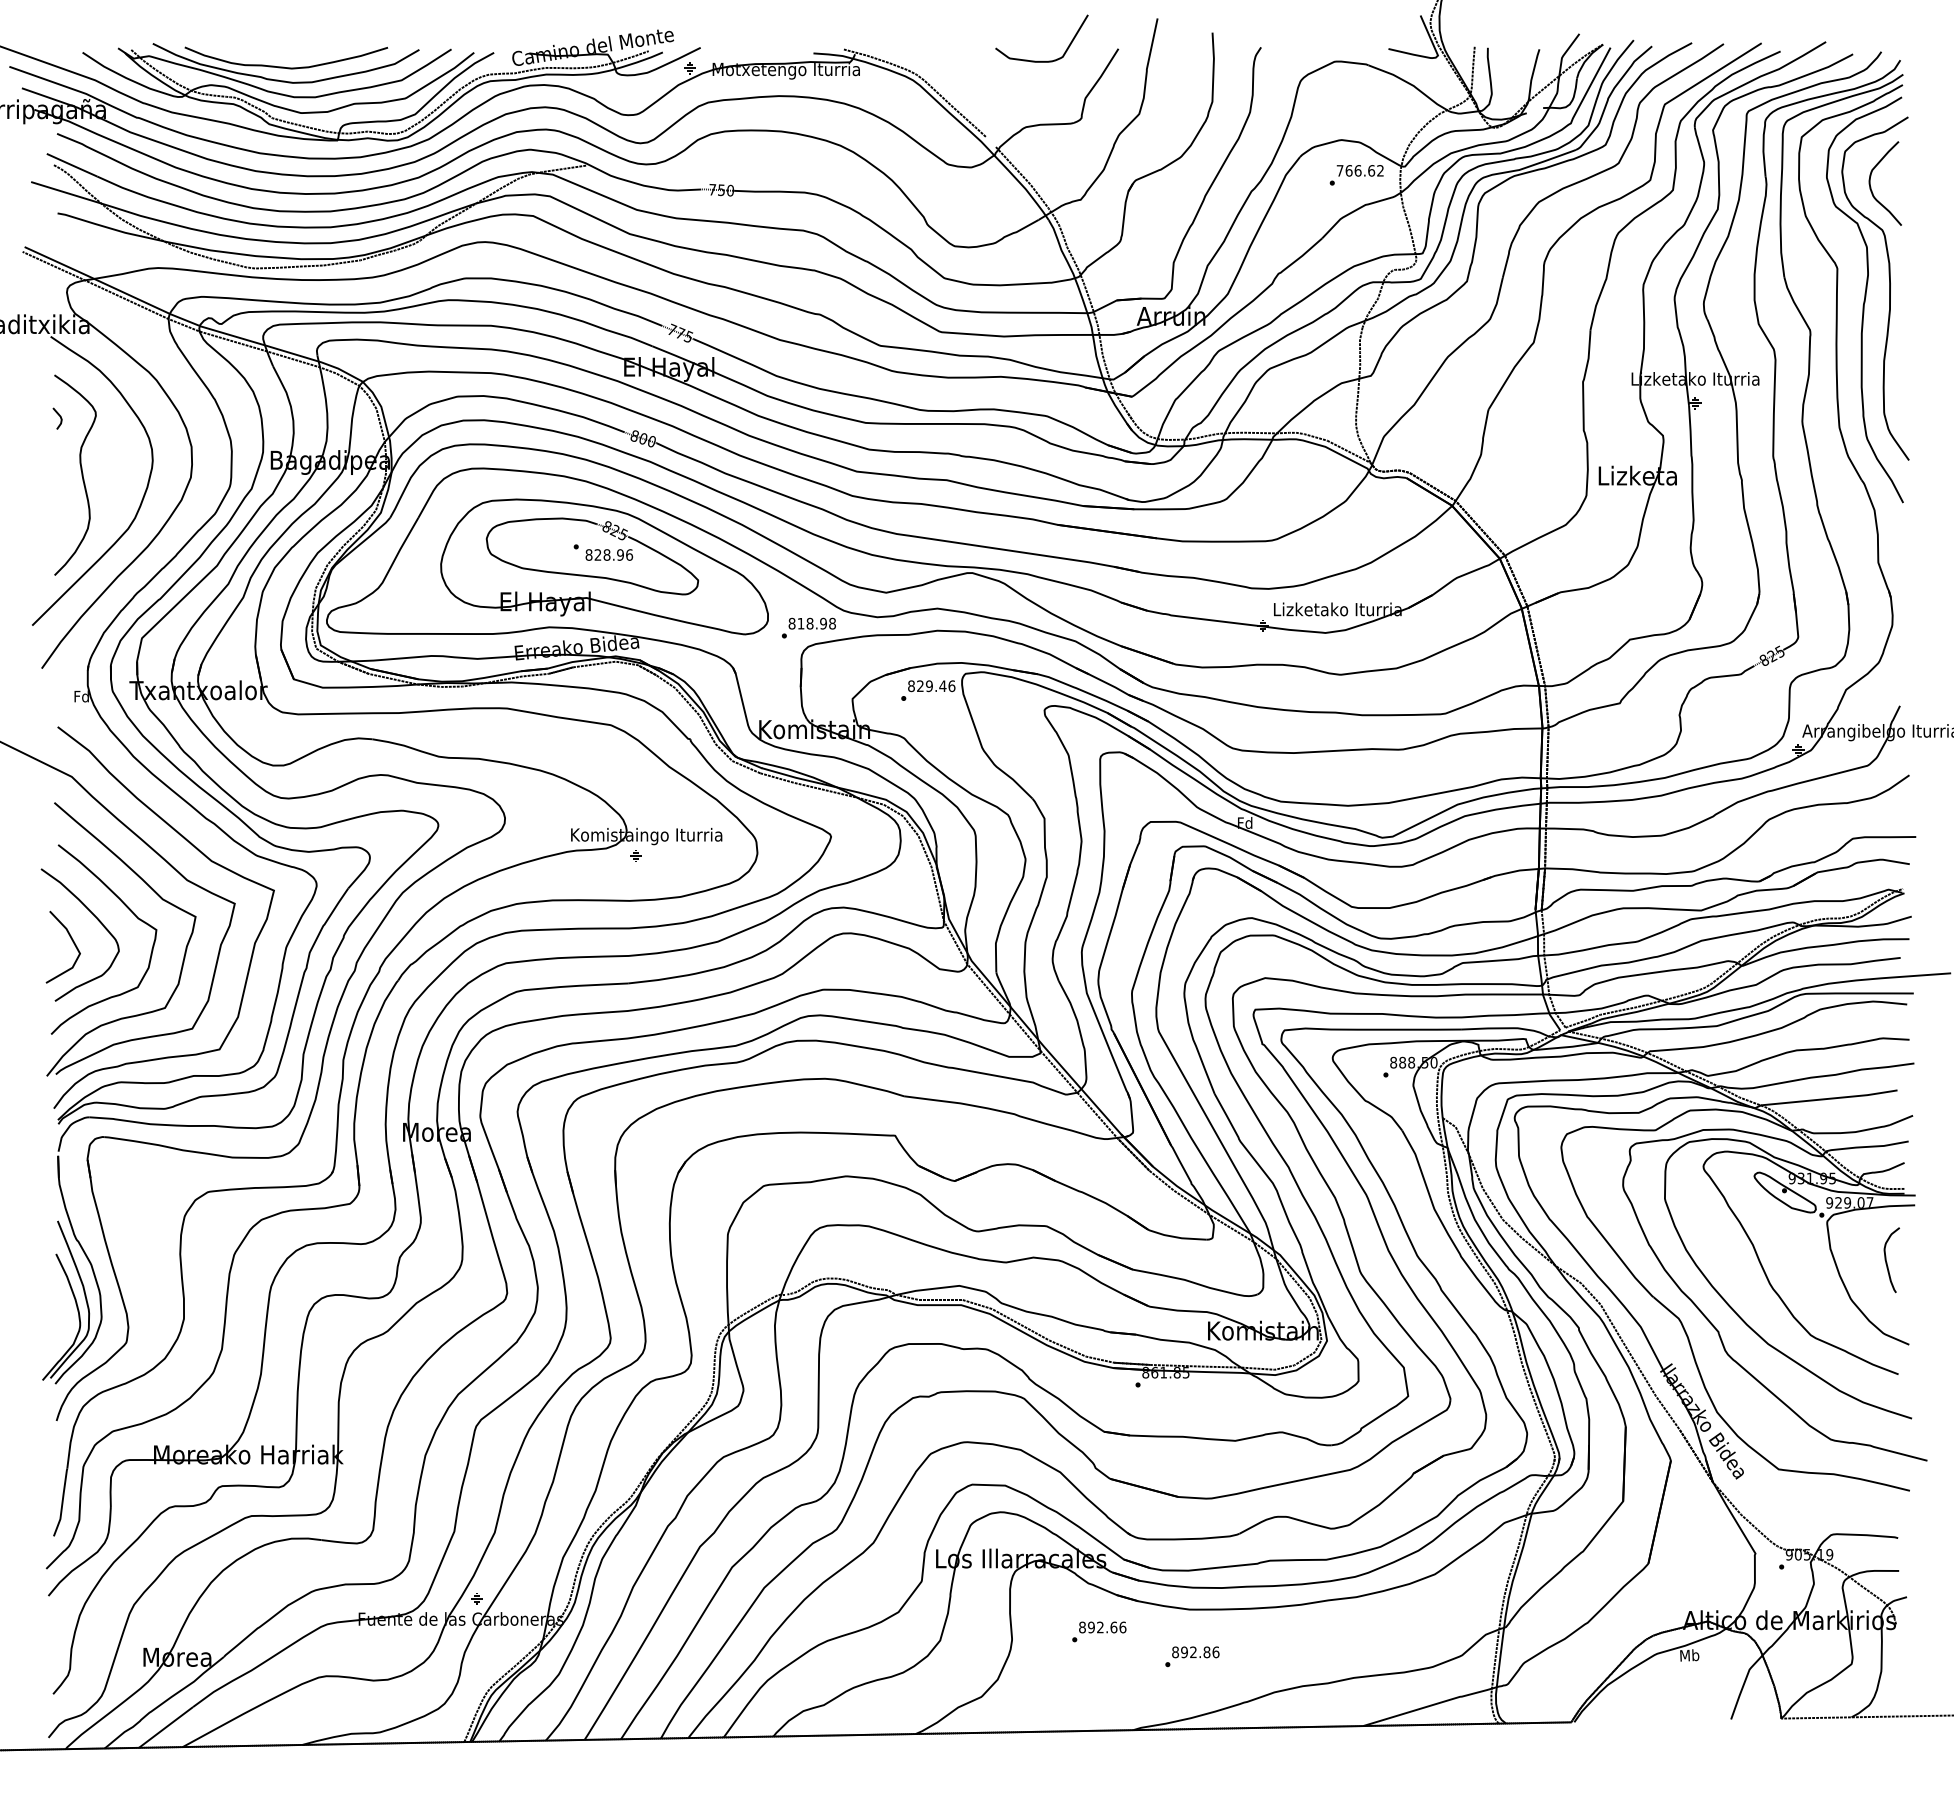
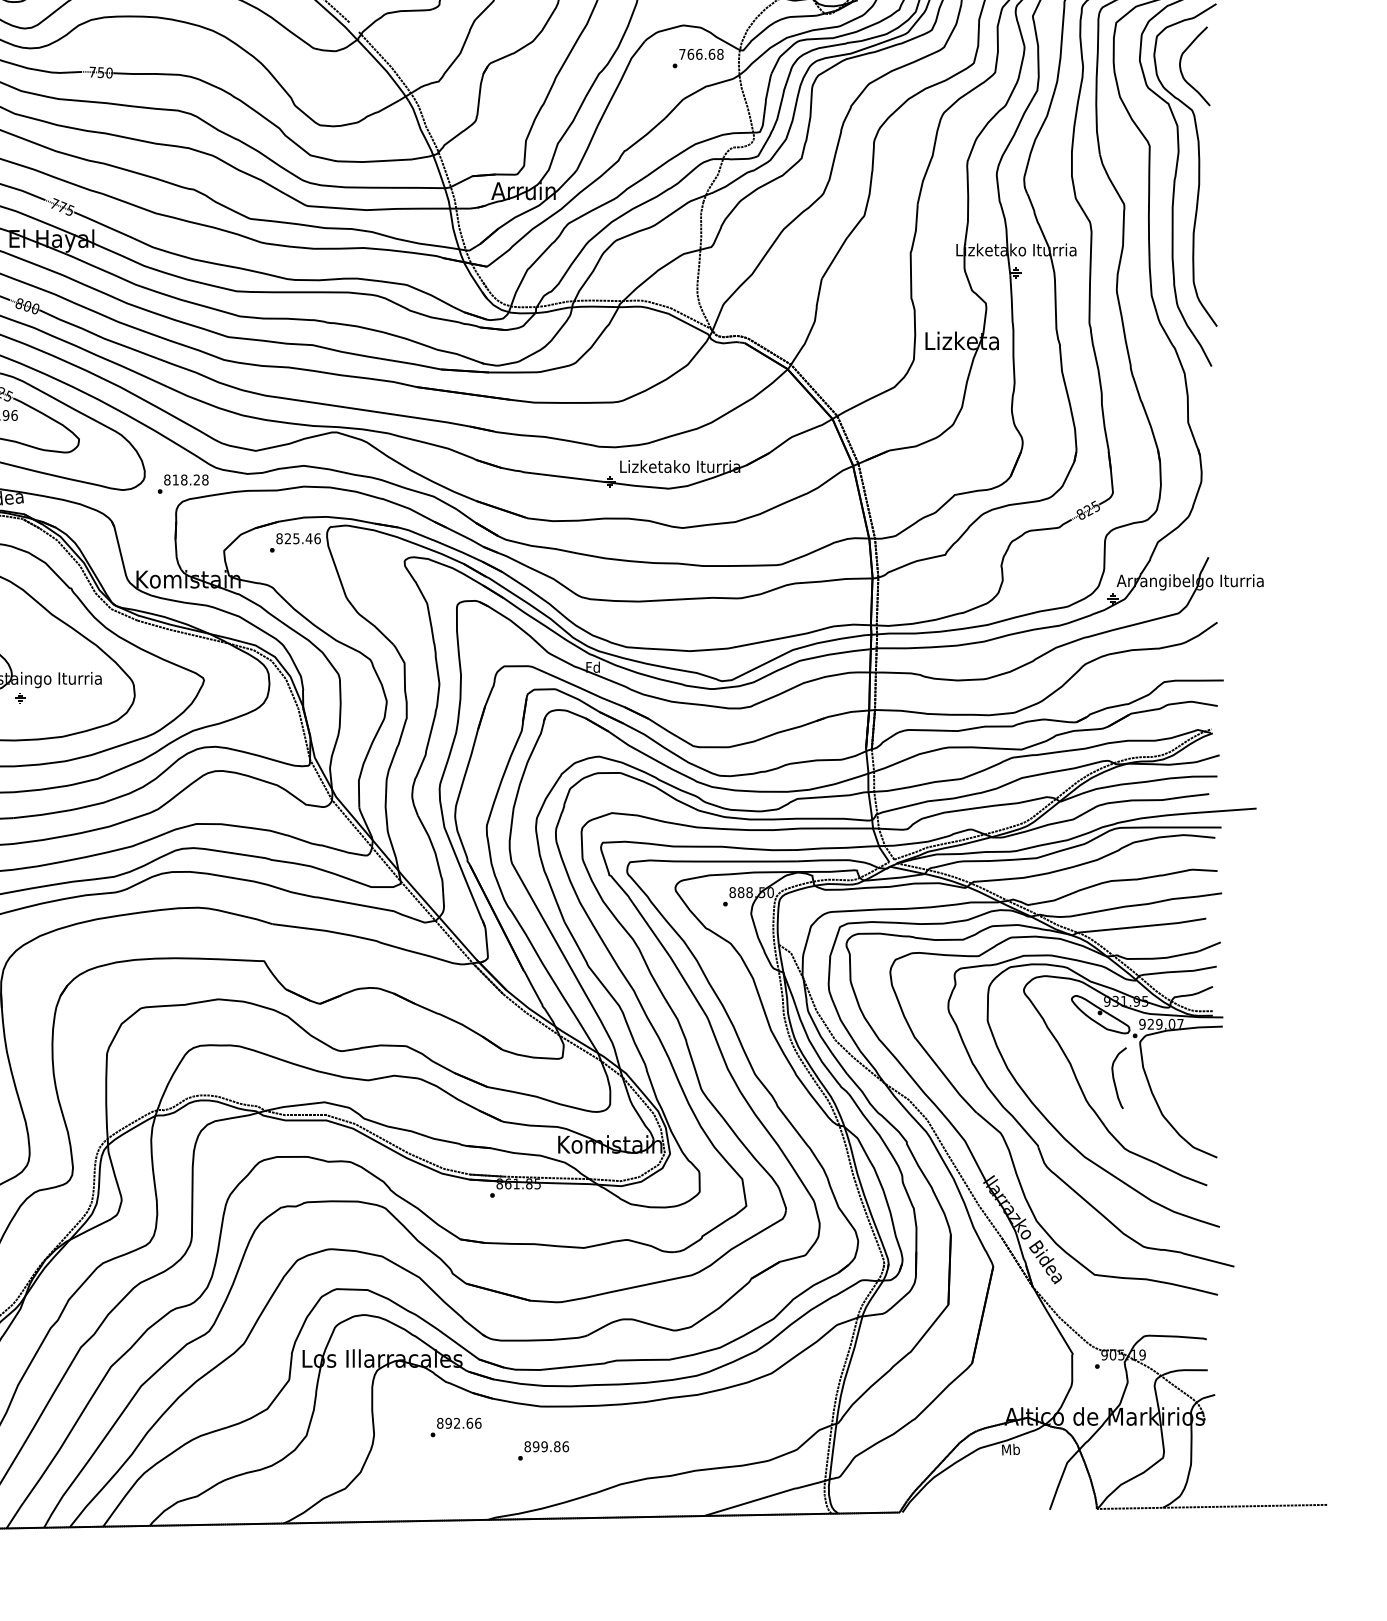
text: (1380, 170) -> (720, 54), 766.62 -> 766.68
text: (823, 623) -> (196, 479), 818.98 -> 818.28
text: (929, 685) -> (296, 538), 829.46 -> 825.46
curve: (1887, 1262) -> (1115, 1080), moved
text: (1193, 1652) -> (544, 1446), 892.86 -> 899.86

